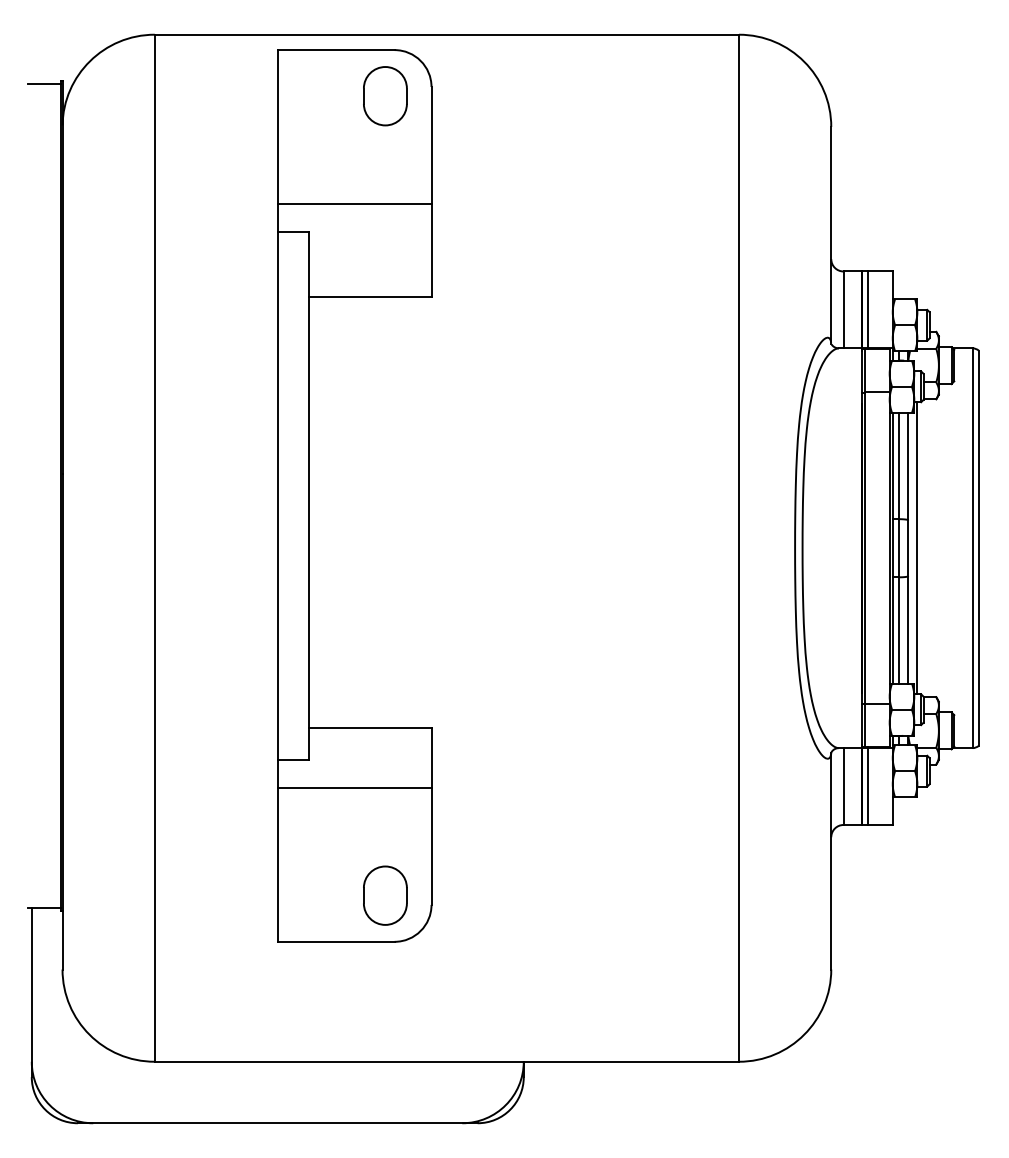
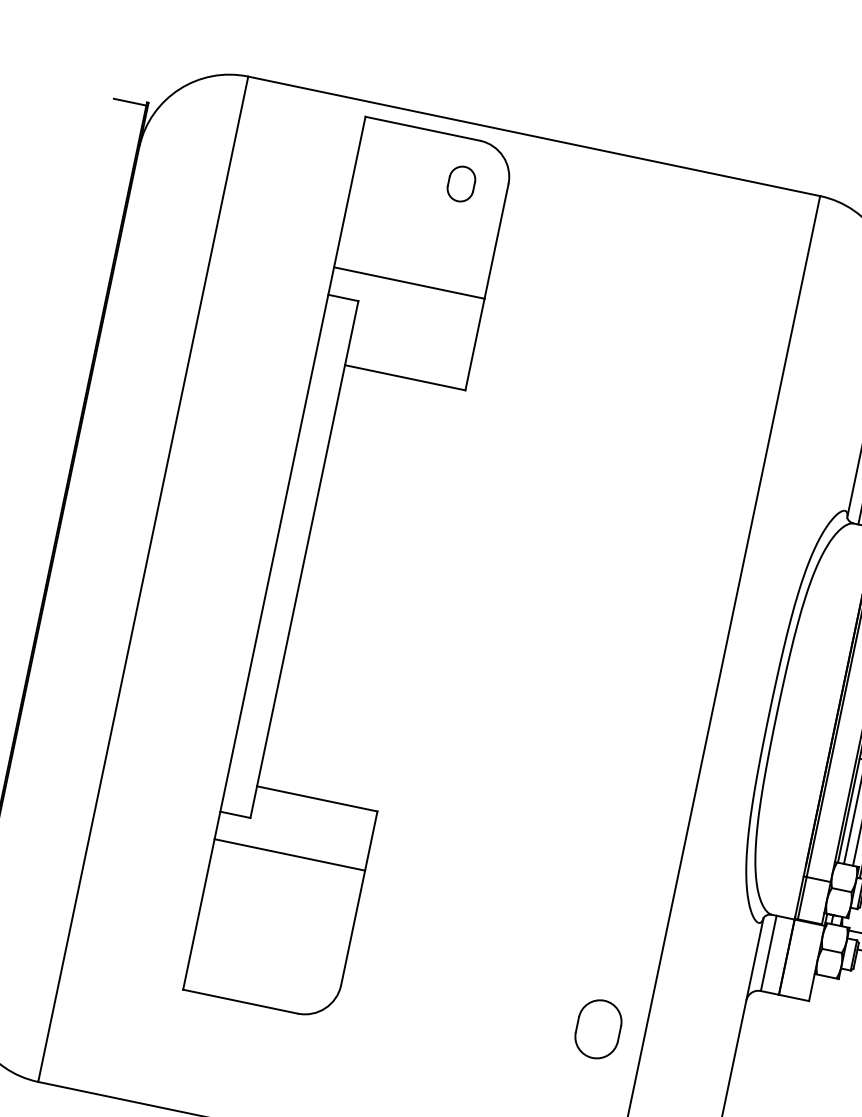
part: (385, 96) -> (461, 184), size x0.6
line: (868, 785) -> (793, 957), removed
part: (385, 895) -> (598, 1029), moved

